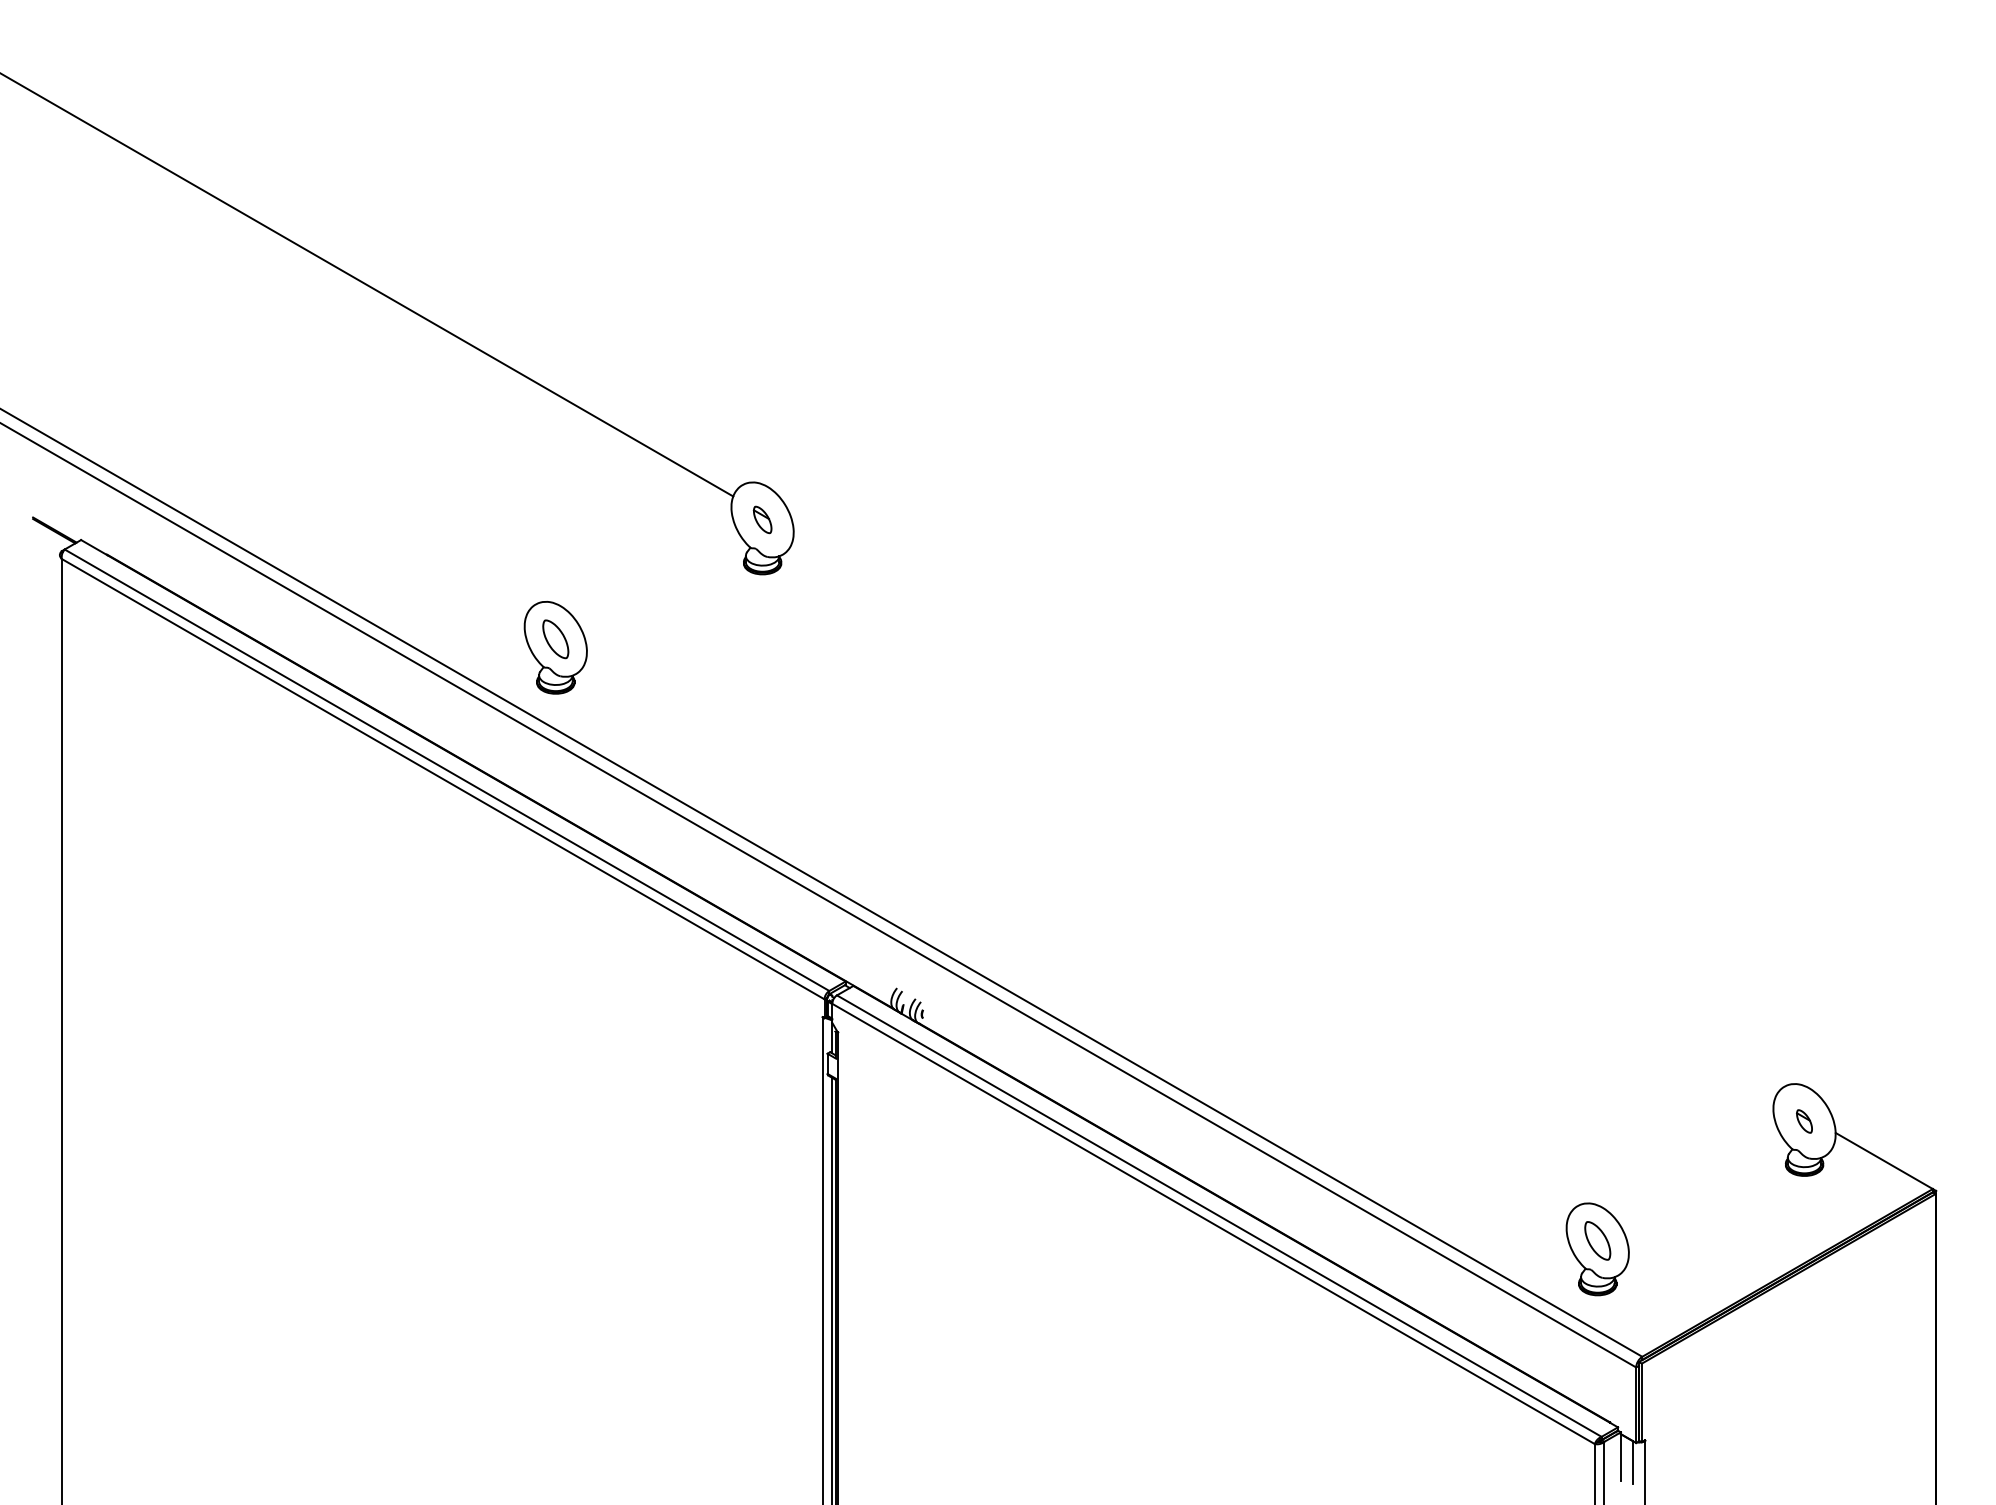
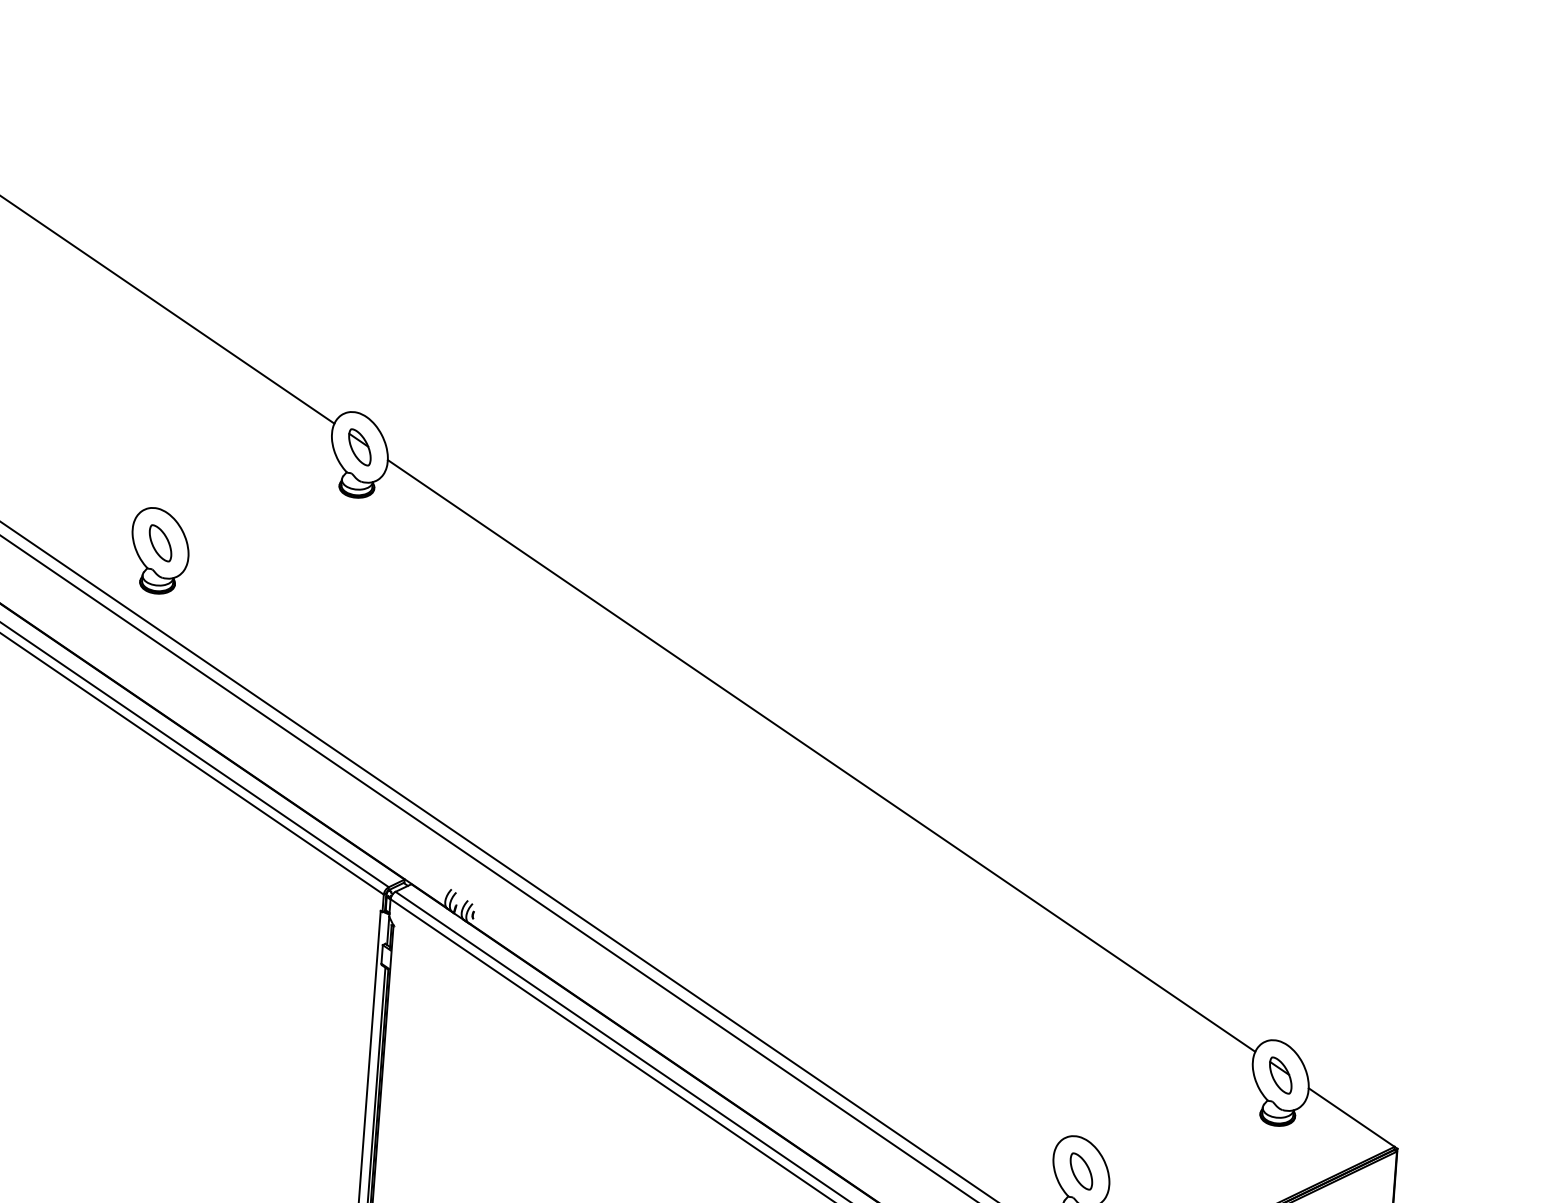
part: (762, 519) -> (359, 446), size x1.43
line: (1284, 814) -> (821, 755), added
part: (1804, 1121) -> (1280, 1075), size x1.67

